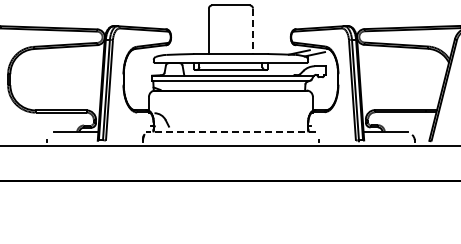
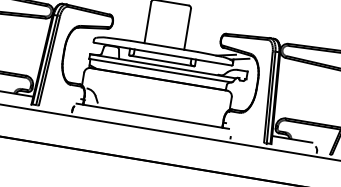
line: (253, 31) -> (188, 29), dashed -> solid
line: (230, 131) -> (152, 116), dashed -> solid

